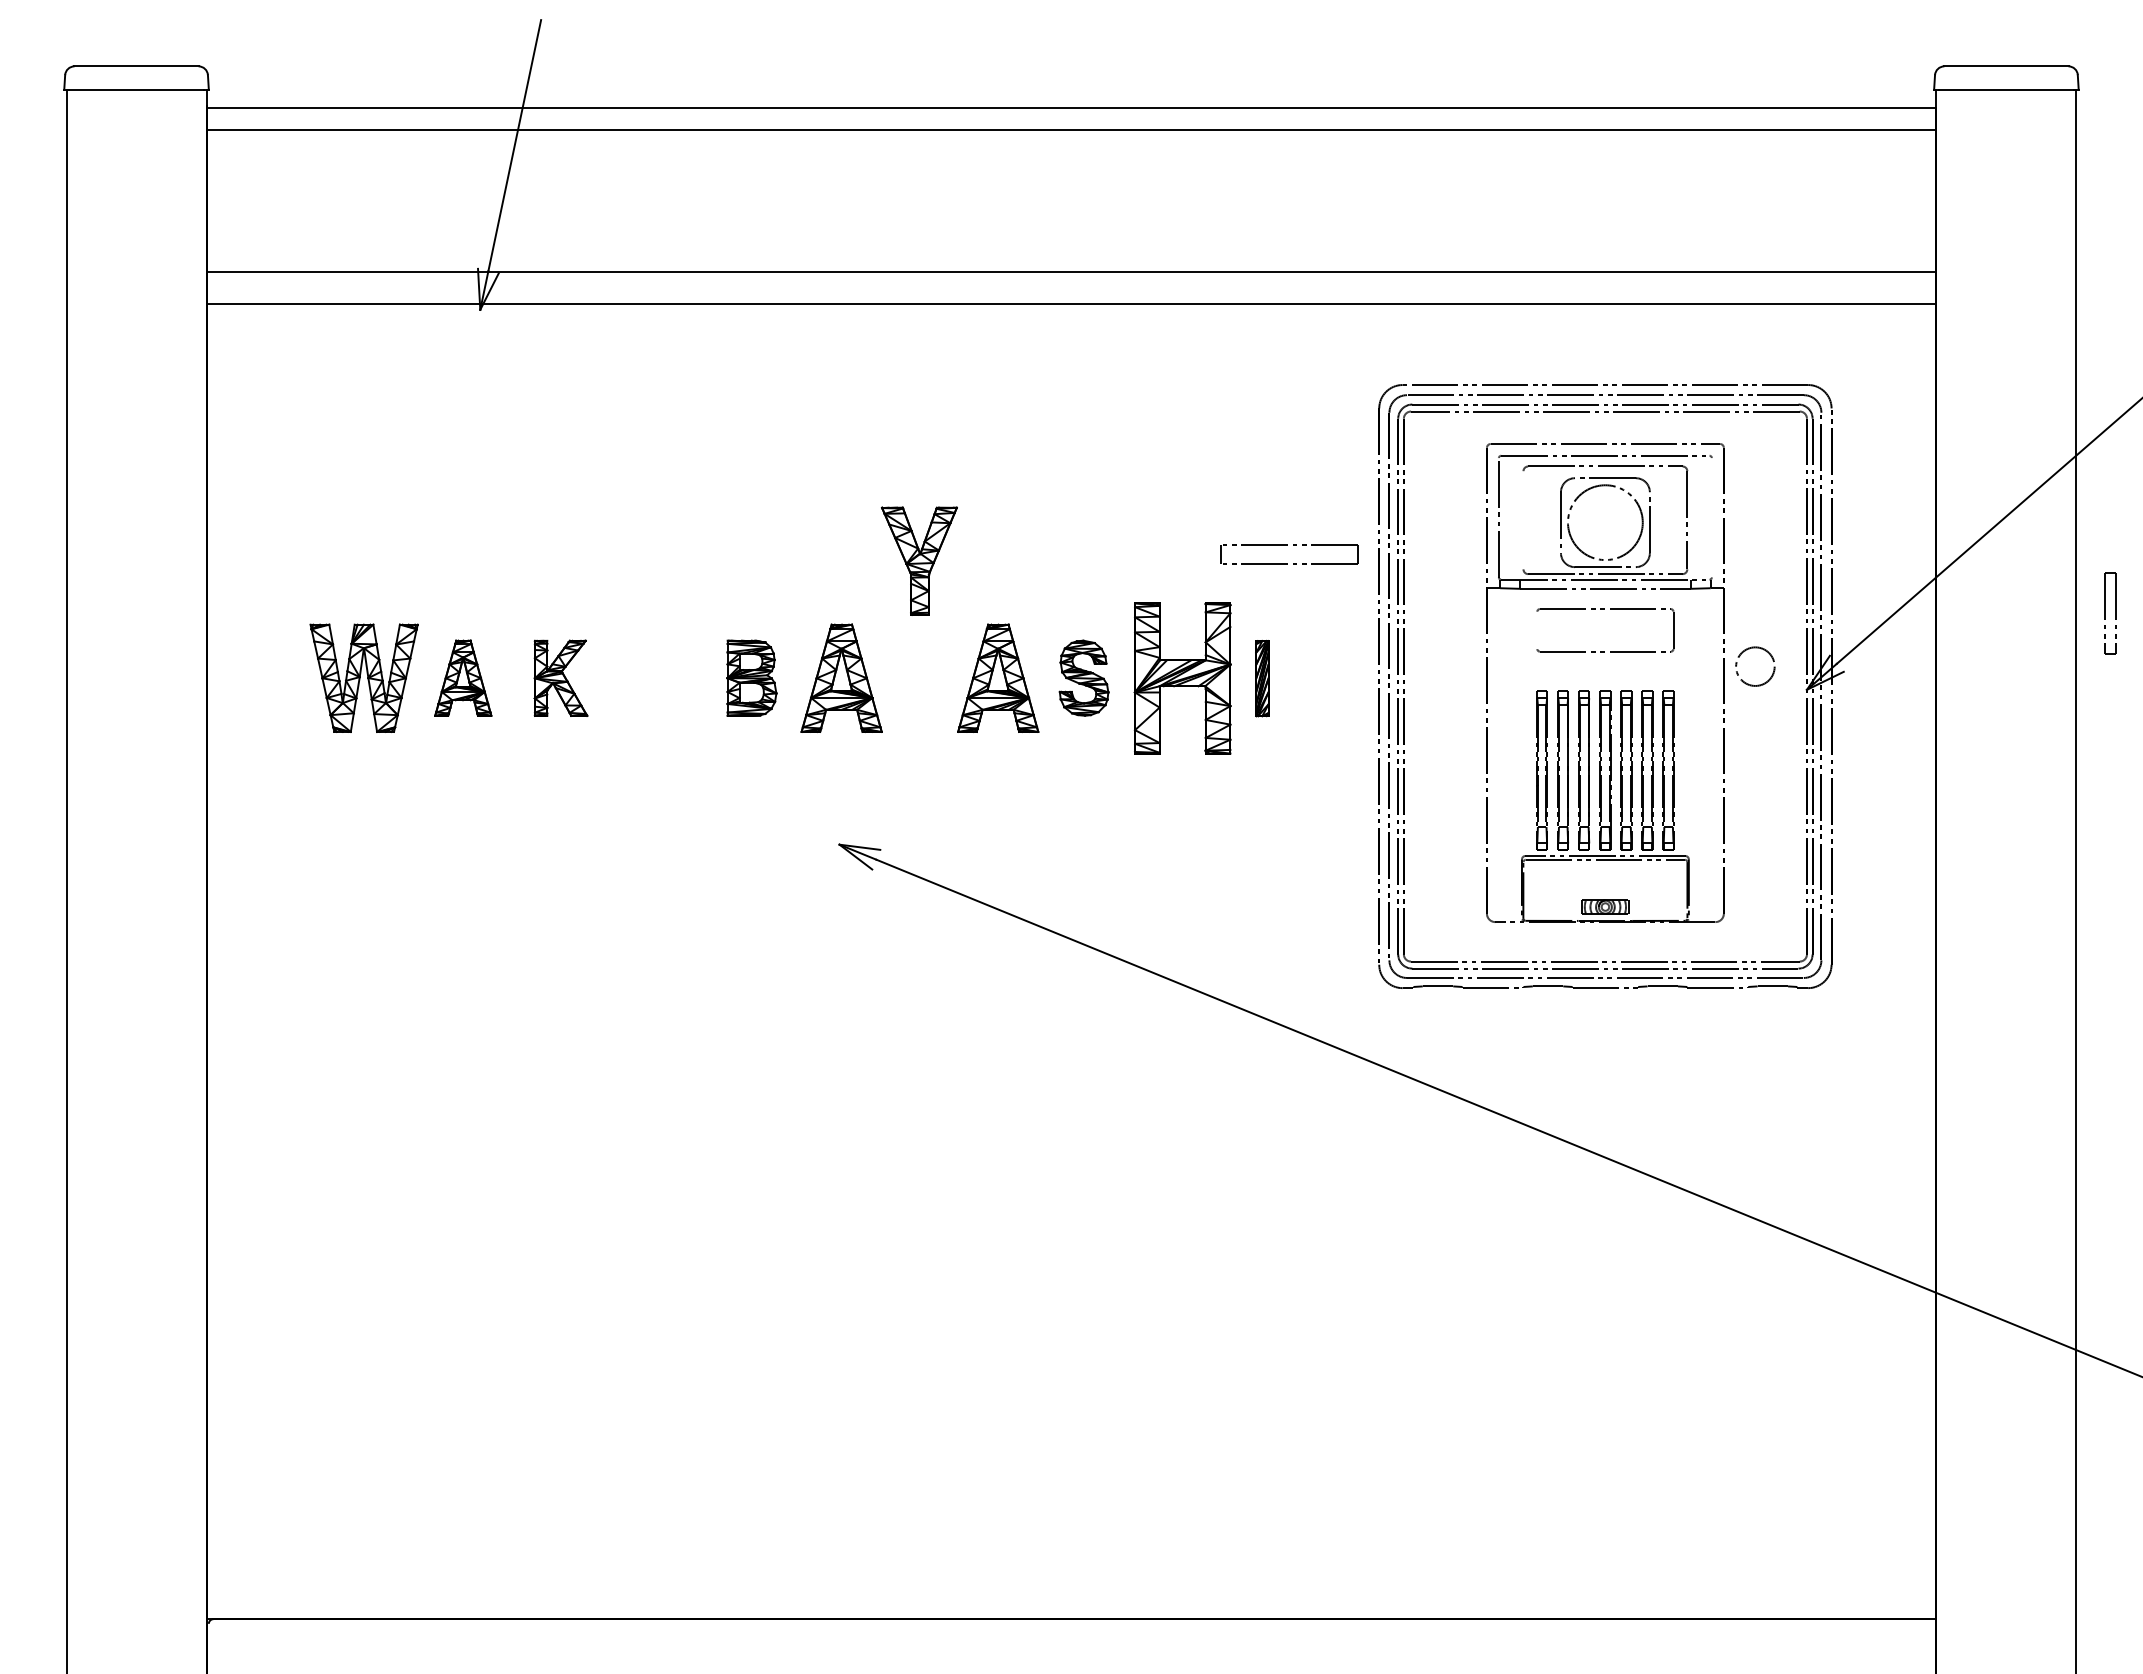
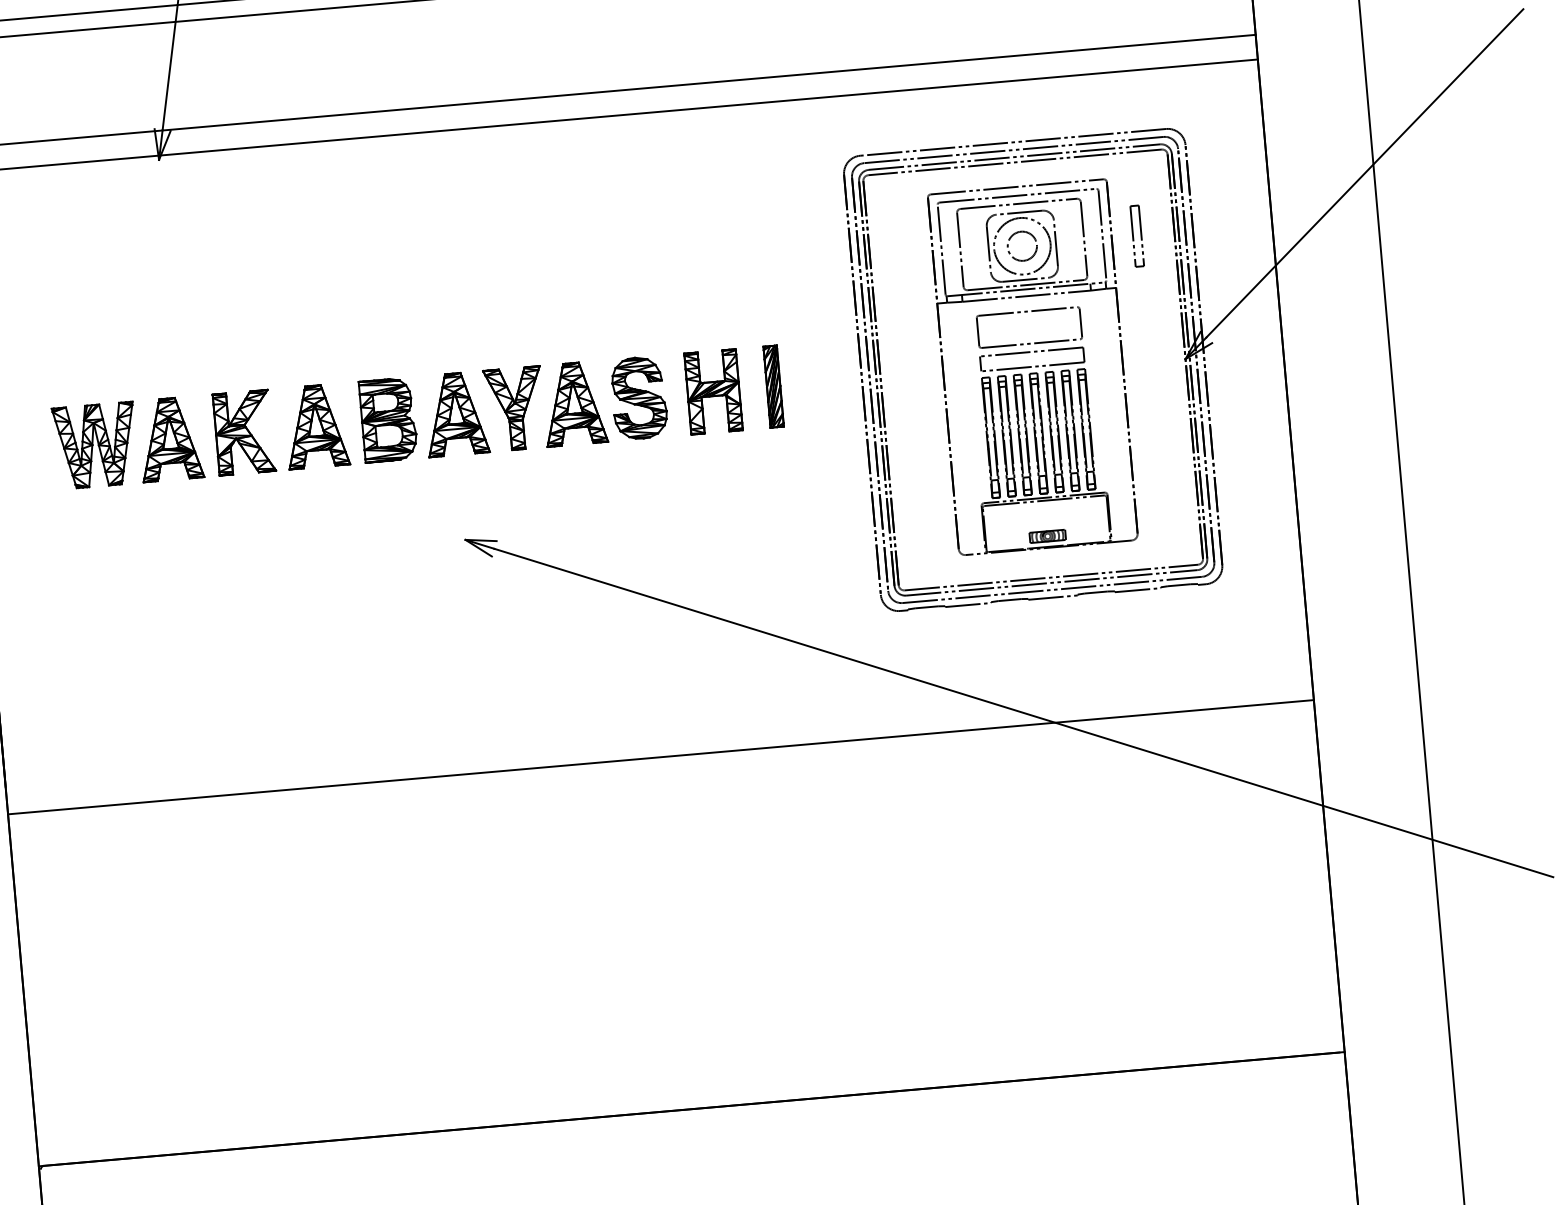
line: (1711, 517) -> (1102, 235), added
line: (1523, 520) -> (960, 250), added
part: (1287, 545) -> (1030, 352), moved
part: (919, 560) -> (514, 408), moved
part: (2110, 613) -> (1137, 236), moved
line: (1537, 630) -> (978, 332), added
circle: (1755, 666) -> (1022, 246), moved
part: (463, 677) -> (170, 438), size x1.43
part: (656, 677) -> (316, 425), added
part: (751, 677) -> (388, 419), size x1.43
part: (1083, 677) -> (638, 397), size x1.43
part: (560, 678) -> (243, 432), size x1.43
part: (1182, 678) -> (713, 391), size x0.71
part: (1262, 678) -> (773, 386), size x1.43
line: (1071, 1152) -> (660, 756), added

